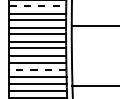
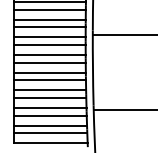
line: (38, 6) -> (50, 9), dashed -> solid
line: (38, 70) -> (50, 90), dashed -> solid

